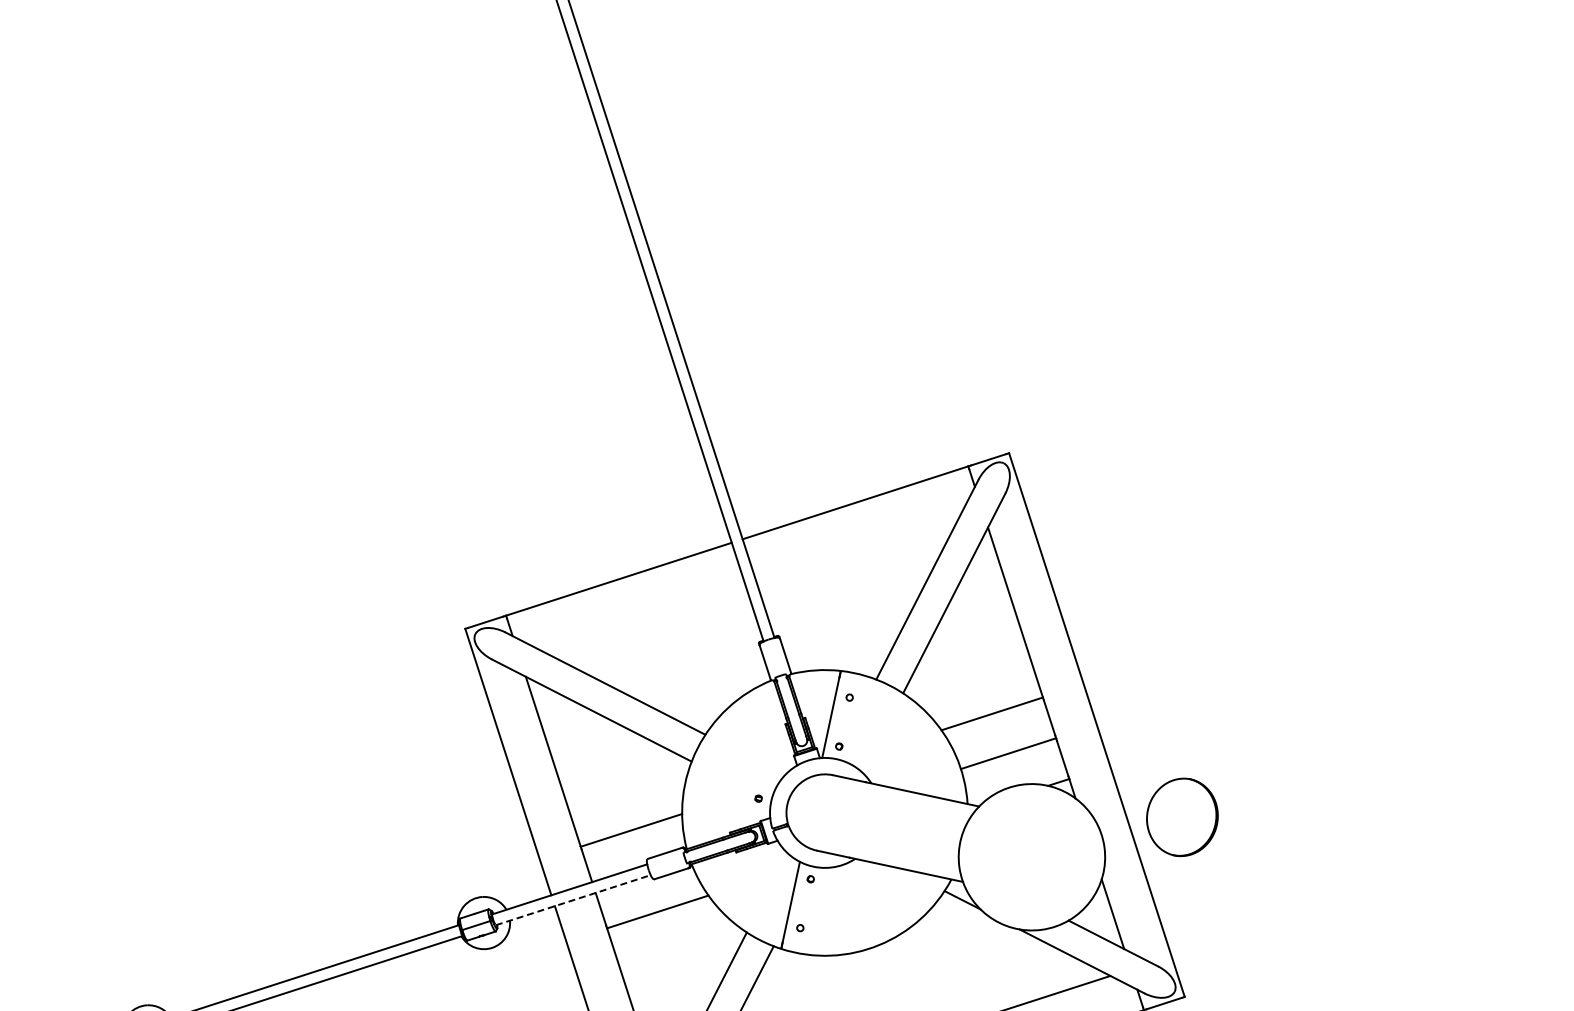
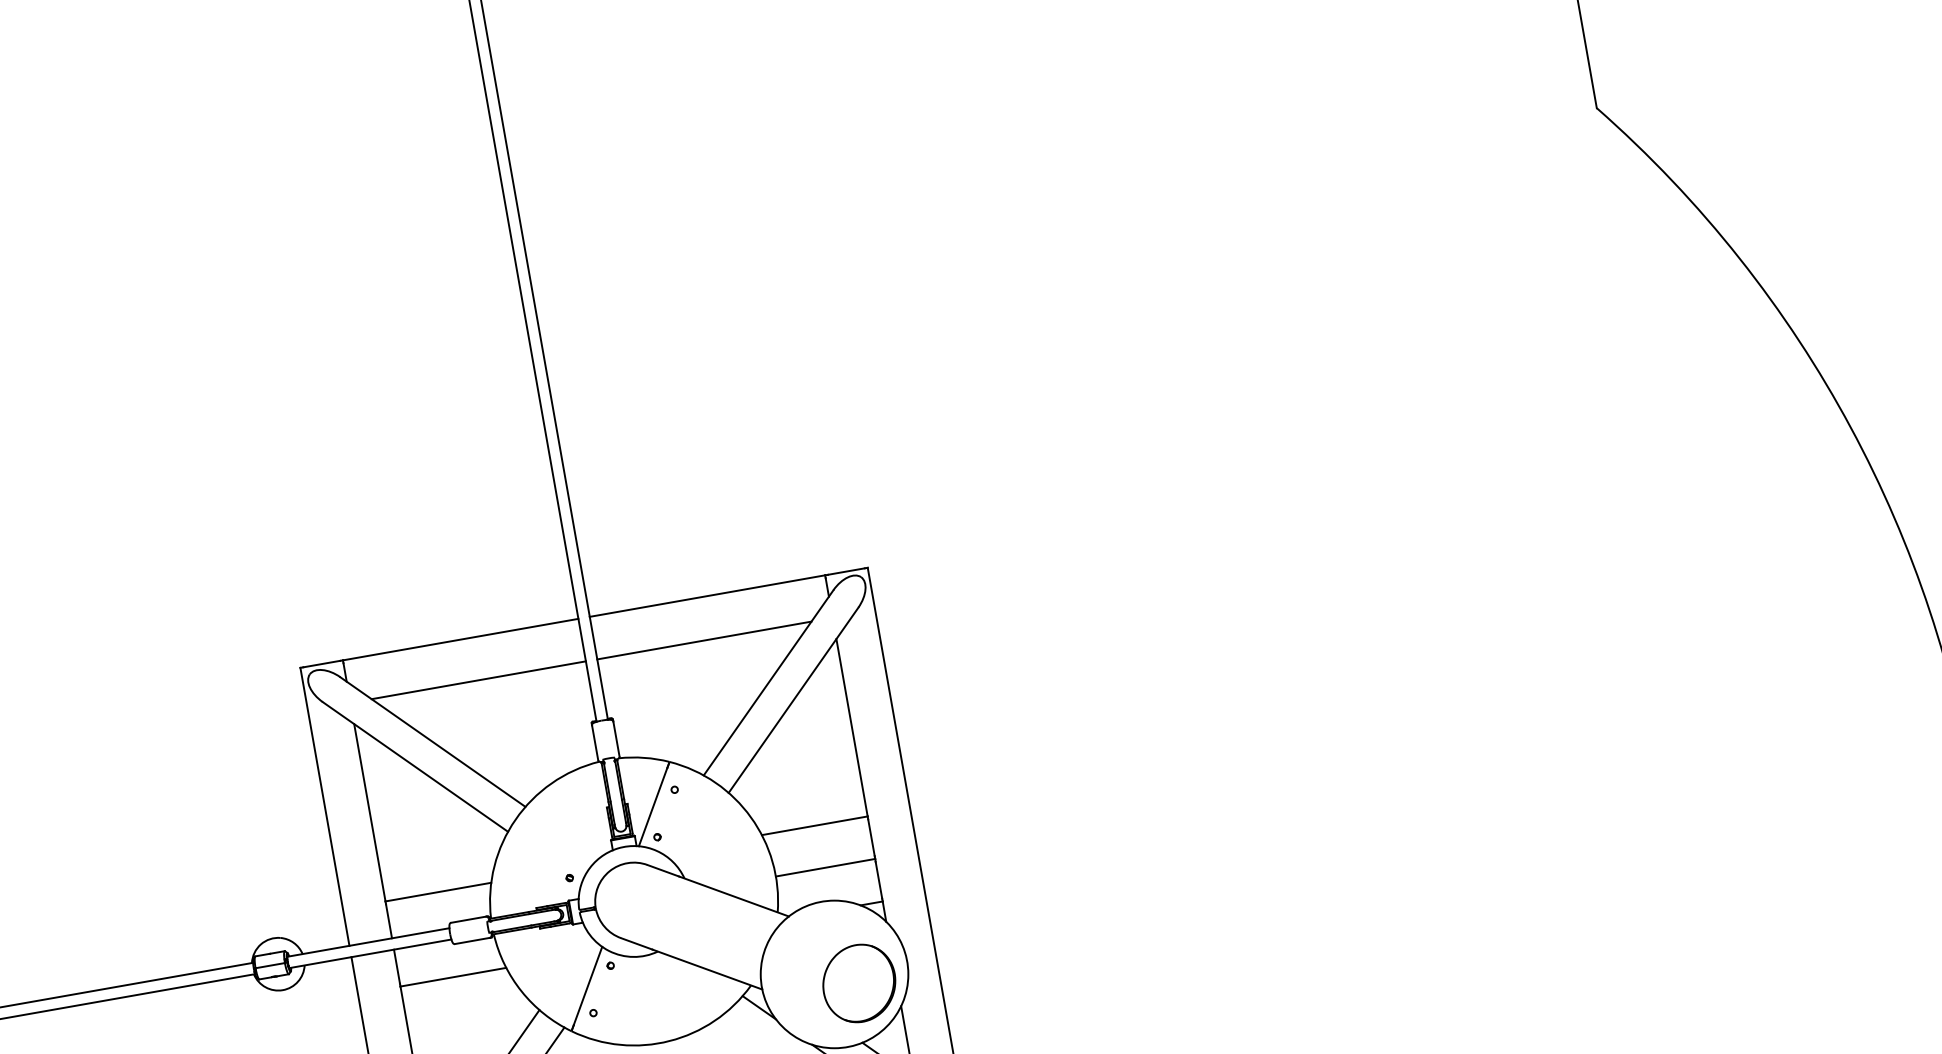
line: (858, 546) -> (704, 640), added
line: (642, 616) -> (478, 680), added
part: (1182, 817) -> (859, 983), moved
line: (574, 899) -> (371, 953), dashed -> solid

